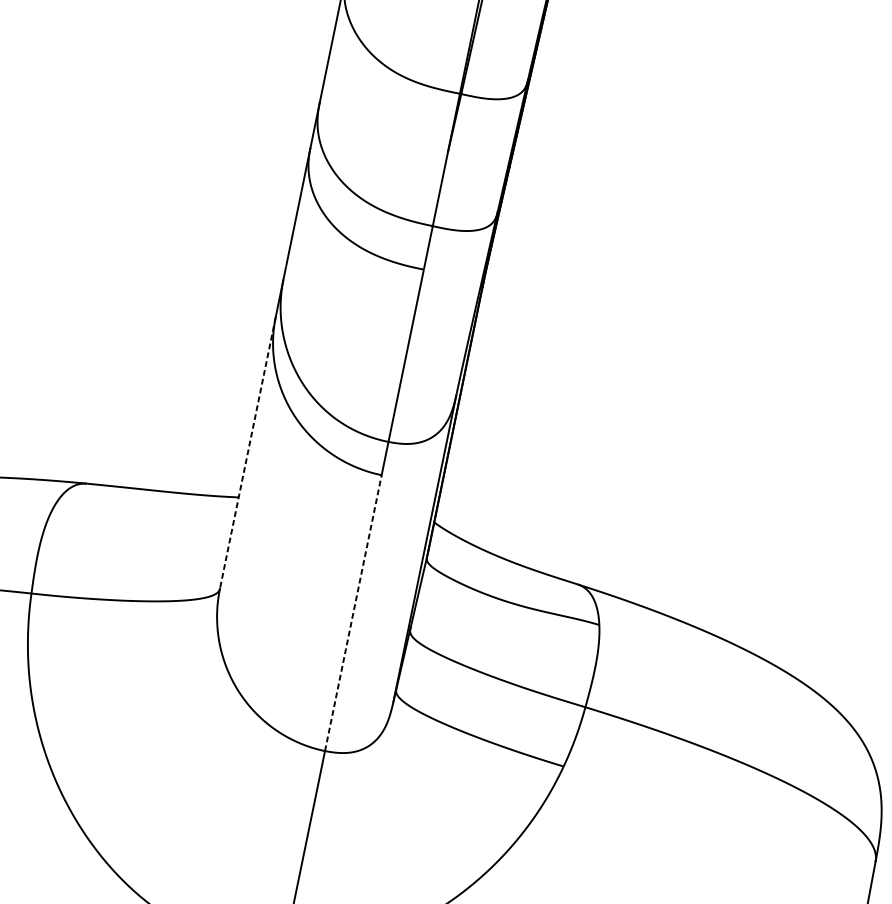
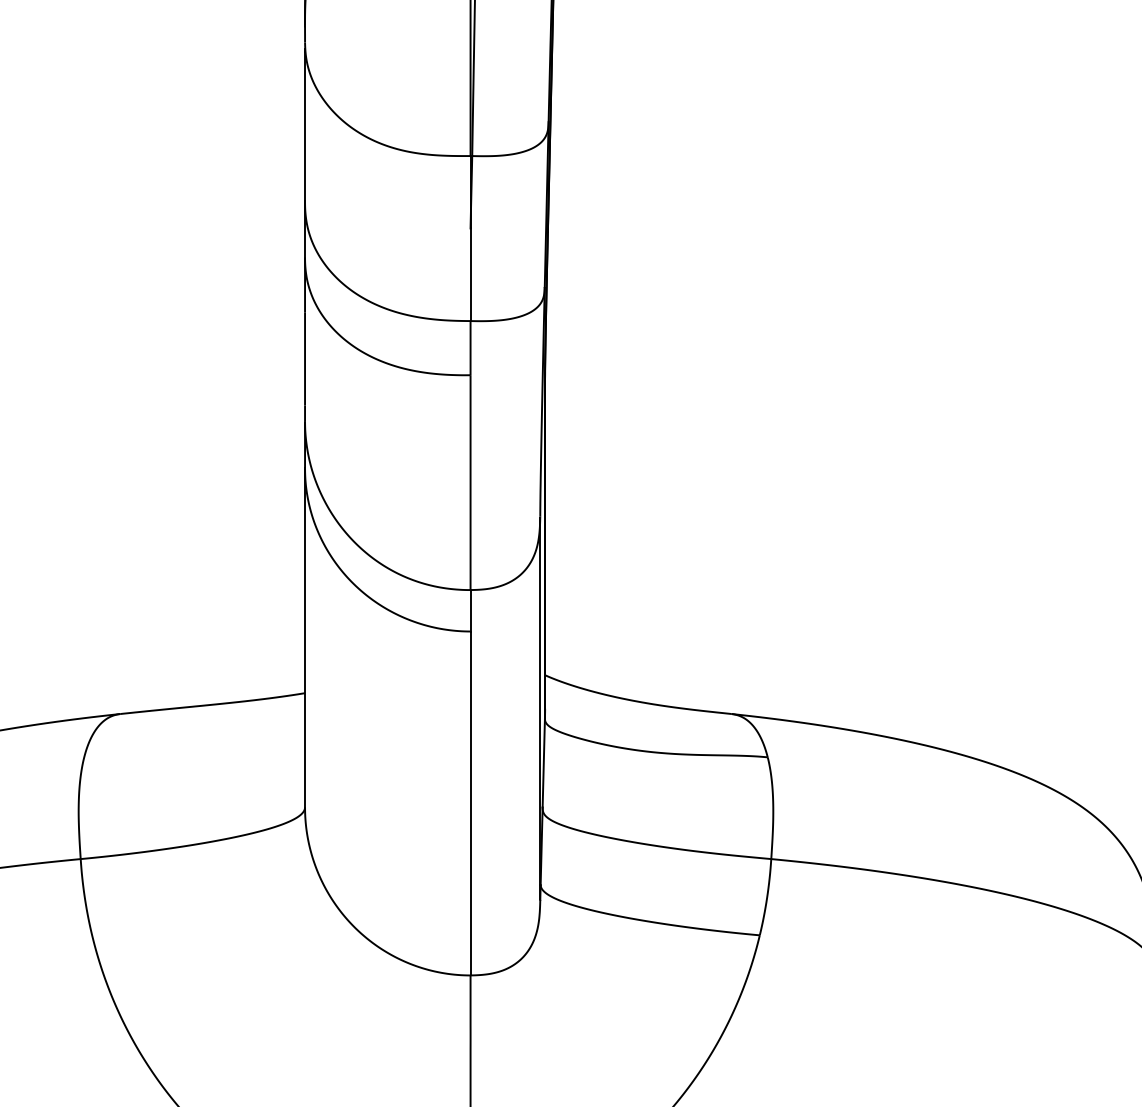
line: (248, 453) -> (305, 638), dashed -> solid
line: (353, 613) -> (470, 803), dashed -> solid

